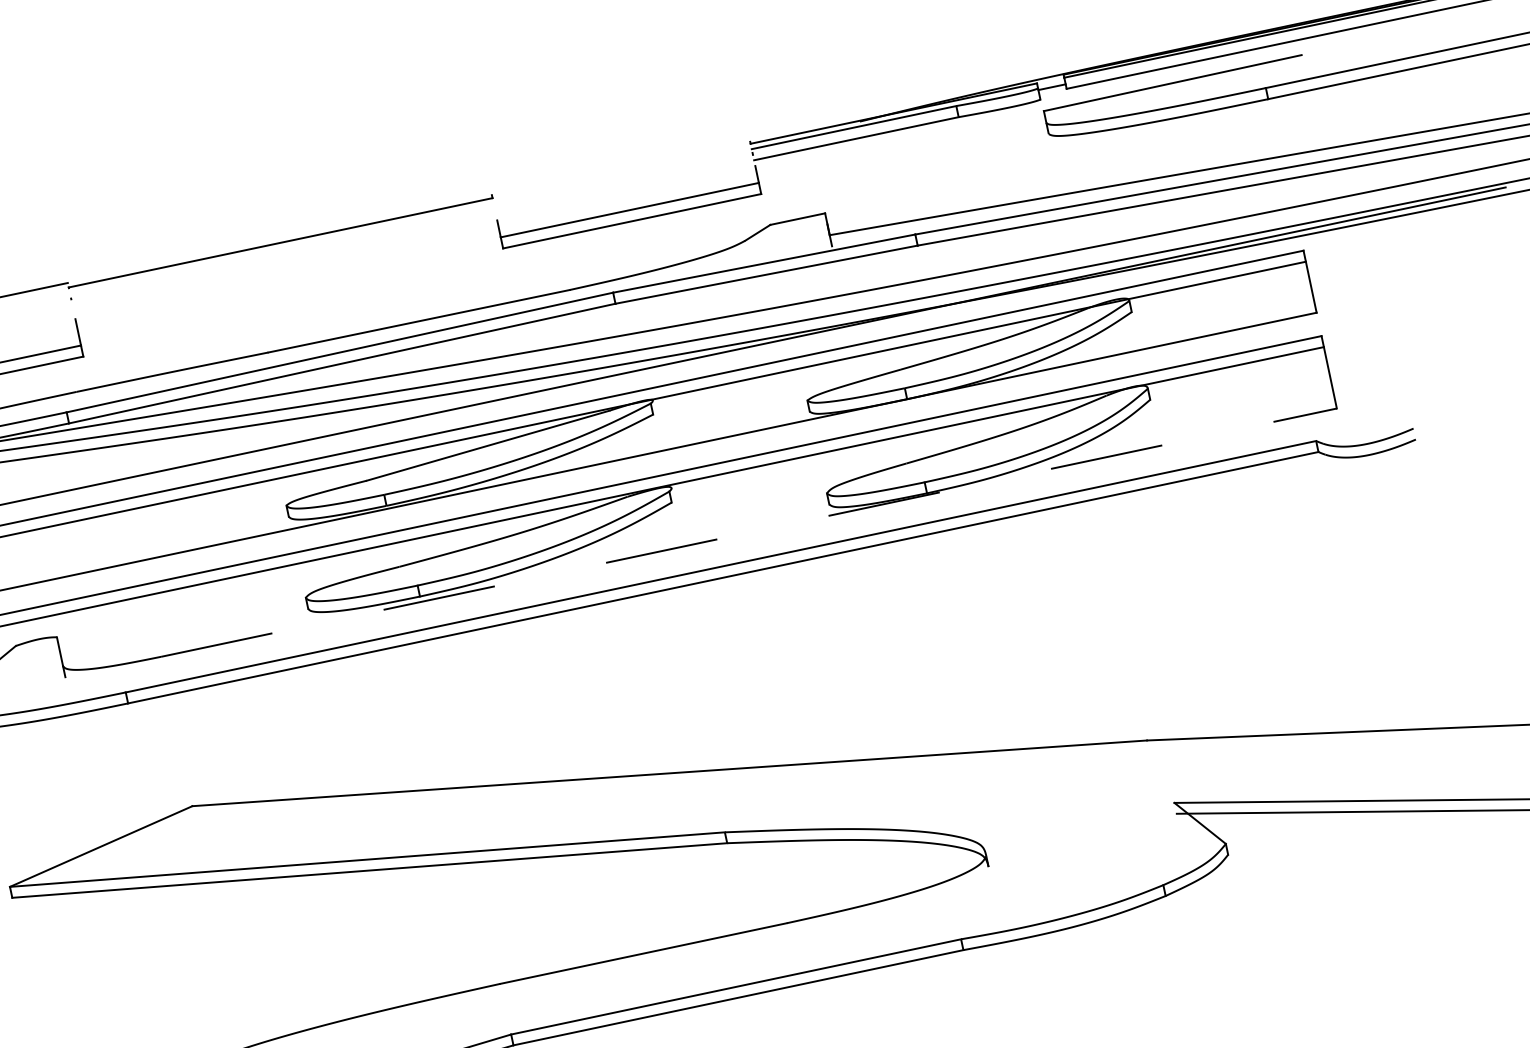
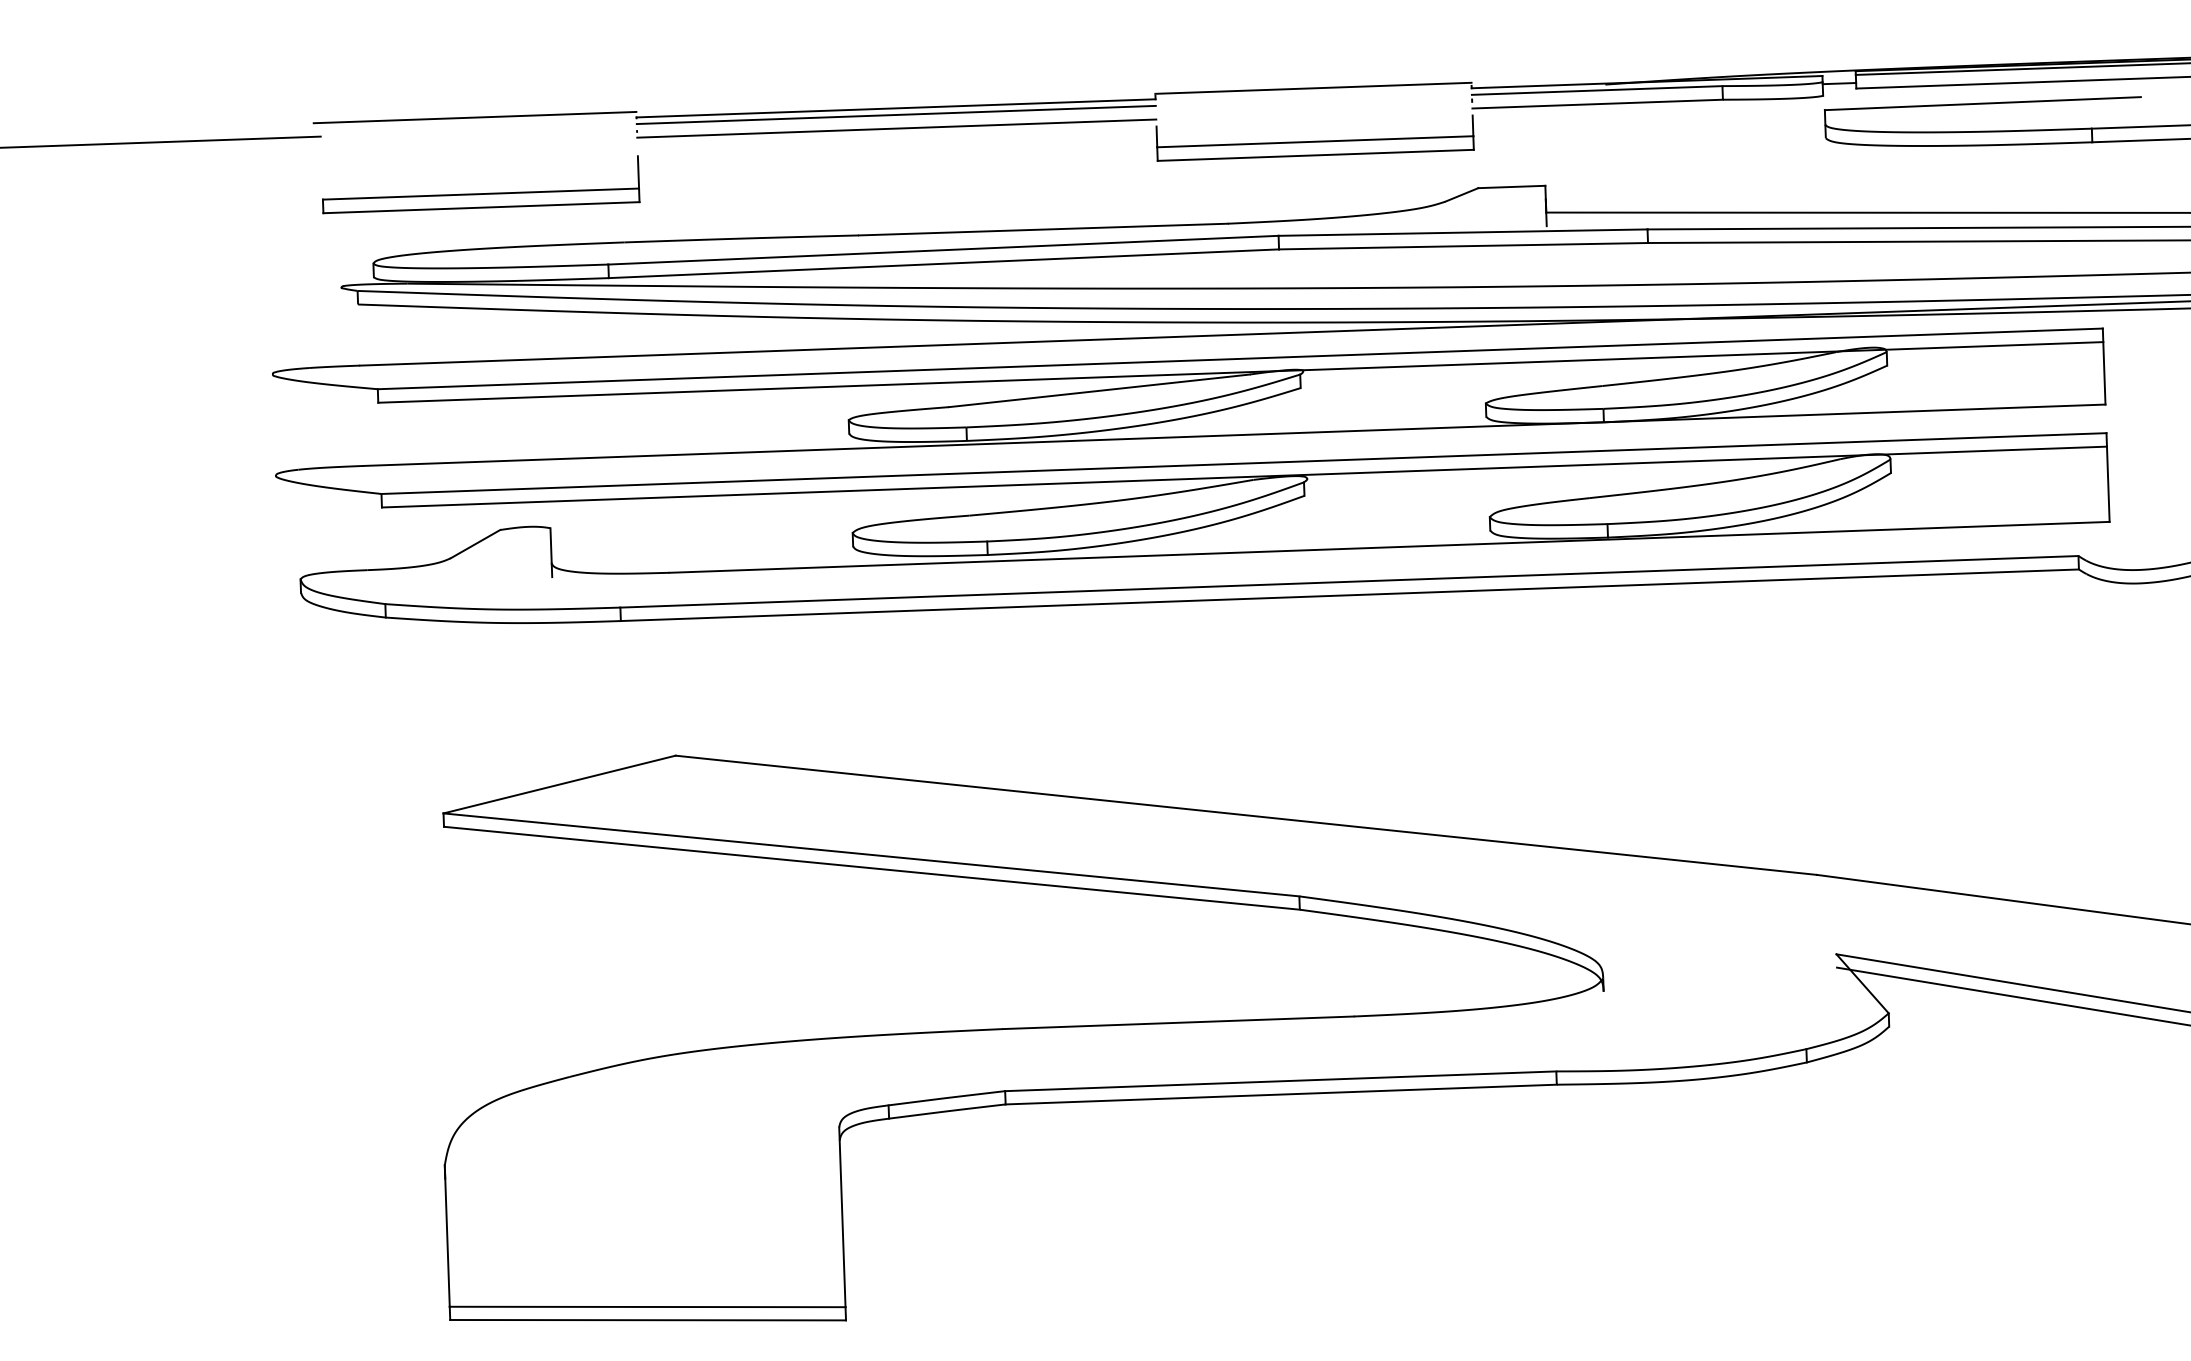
line: (620, 165) -> (1313, 87), added
line: (281, 247) -> (895, 114), added
line: (283, 259) -> (896, 128), added
line: (749, 532) -> (1390, 547), dashed -> solid

